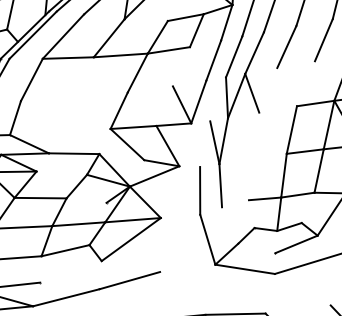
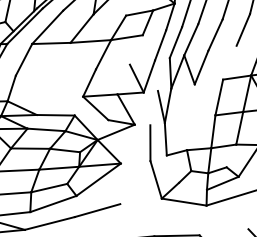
line: (268, 90) -> (201, 67), added
line: (61, 172) -> (46, 129), added
line: (86, 200) -> (65, 150), added
line: (235, 203) -> (176, 152), added
line: (70, 271) -> (53, 203), added

